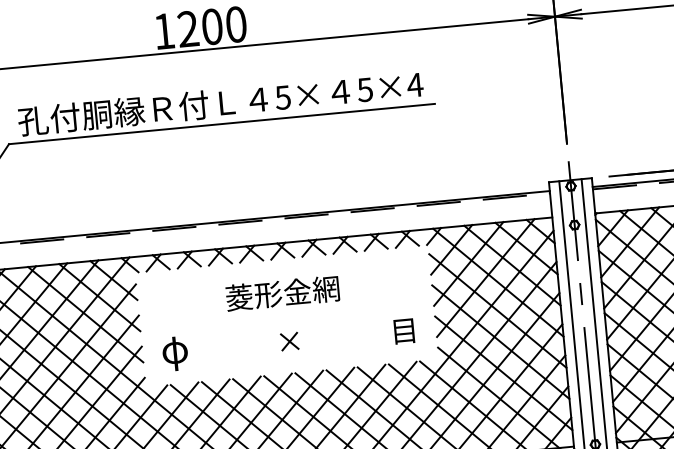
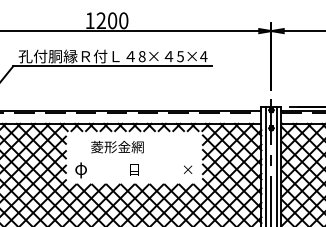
text: (281, 97) -> (141, 56), 5× -> 8×
text: (282, 291) -> (117, 146), moved
text: (403, 330) -> (187, 169), 目 -> ×
text: (289, 341) -> (134, 169), × -> 目

